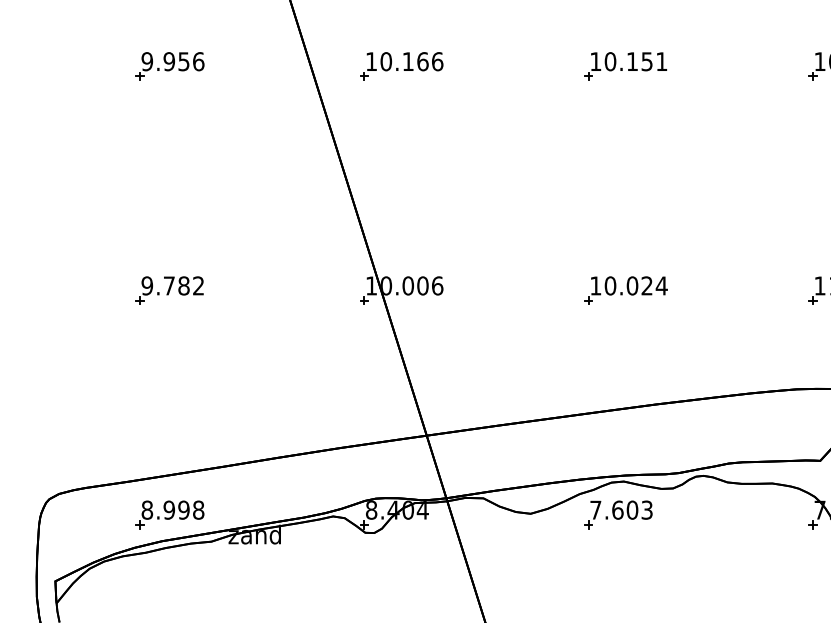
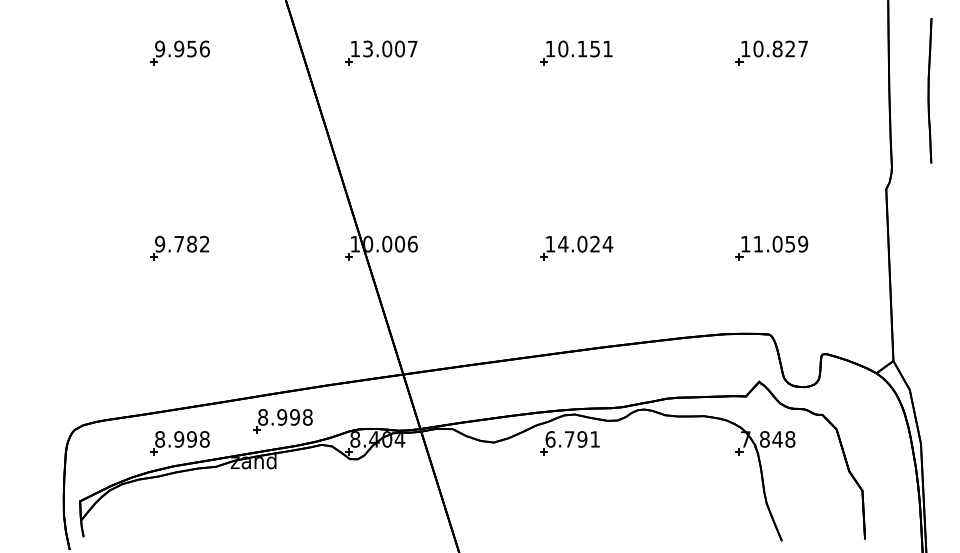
text: (412, 61) -> (390, 48), 10.166 -> 13.007
text: (610, 285) -> (563, 243), 10.024 -> 14.024
part: (287, 489) -> (282, 421), added
text: (621, 510) -> (572, 439), 7.603 -> 6.791

